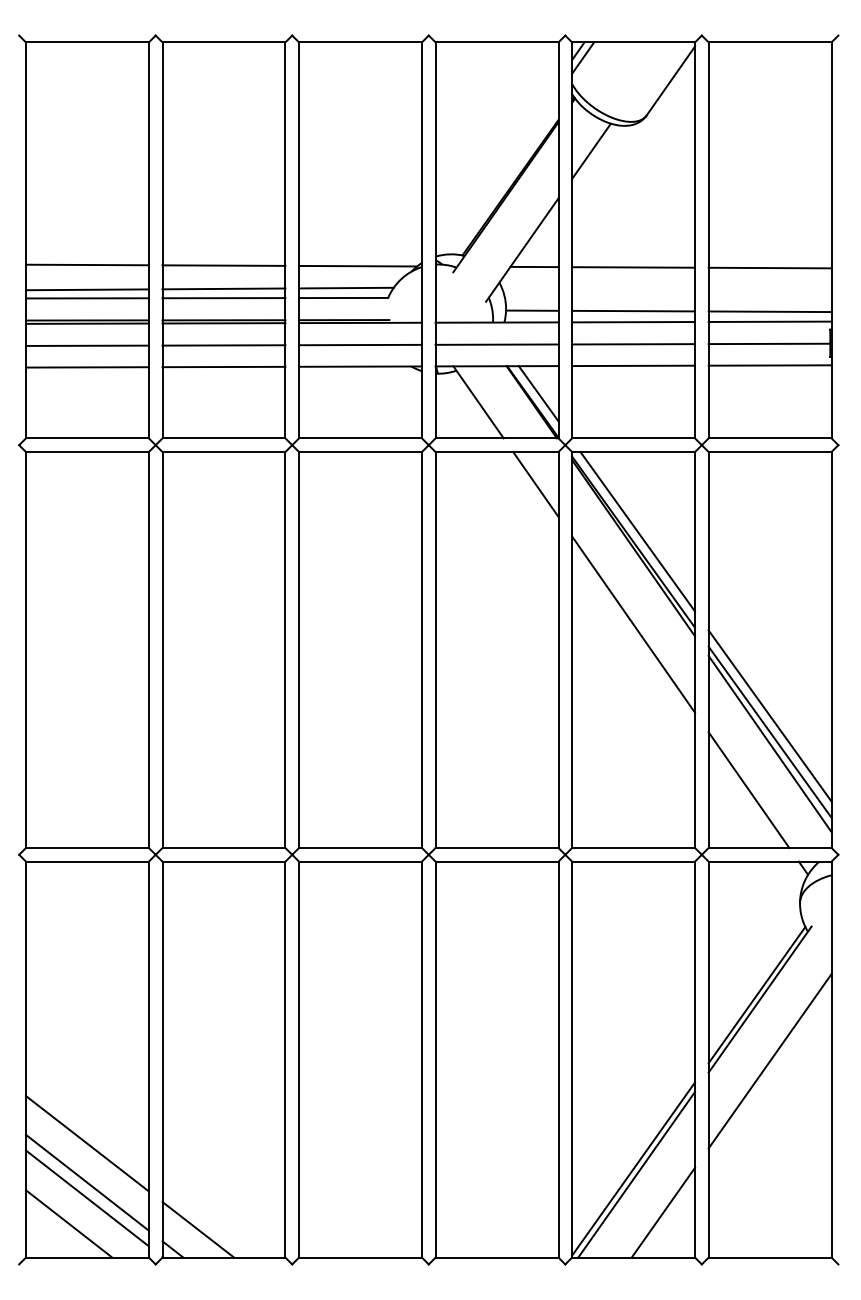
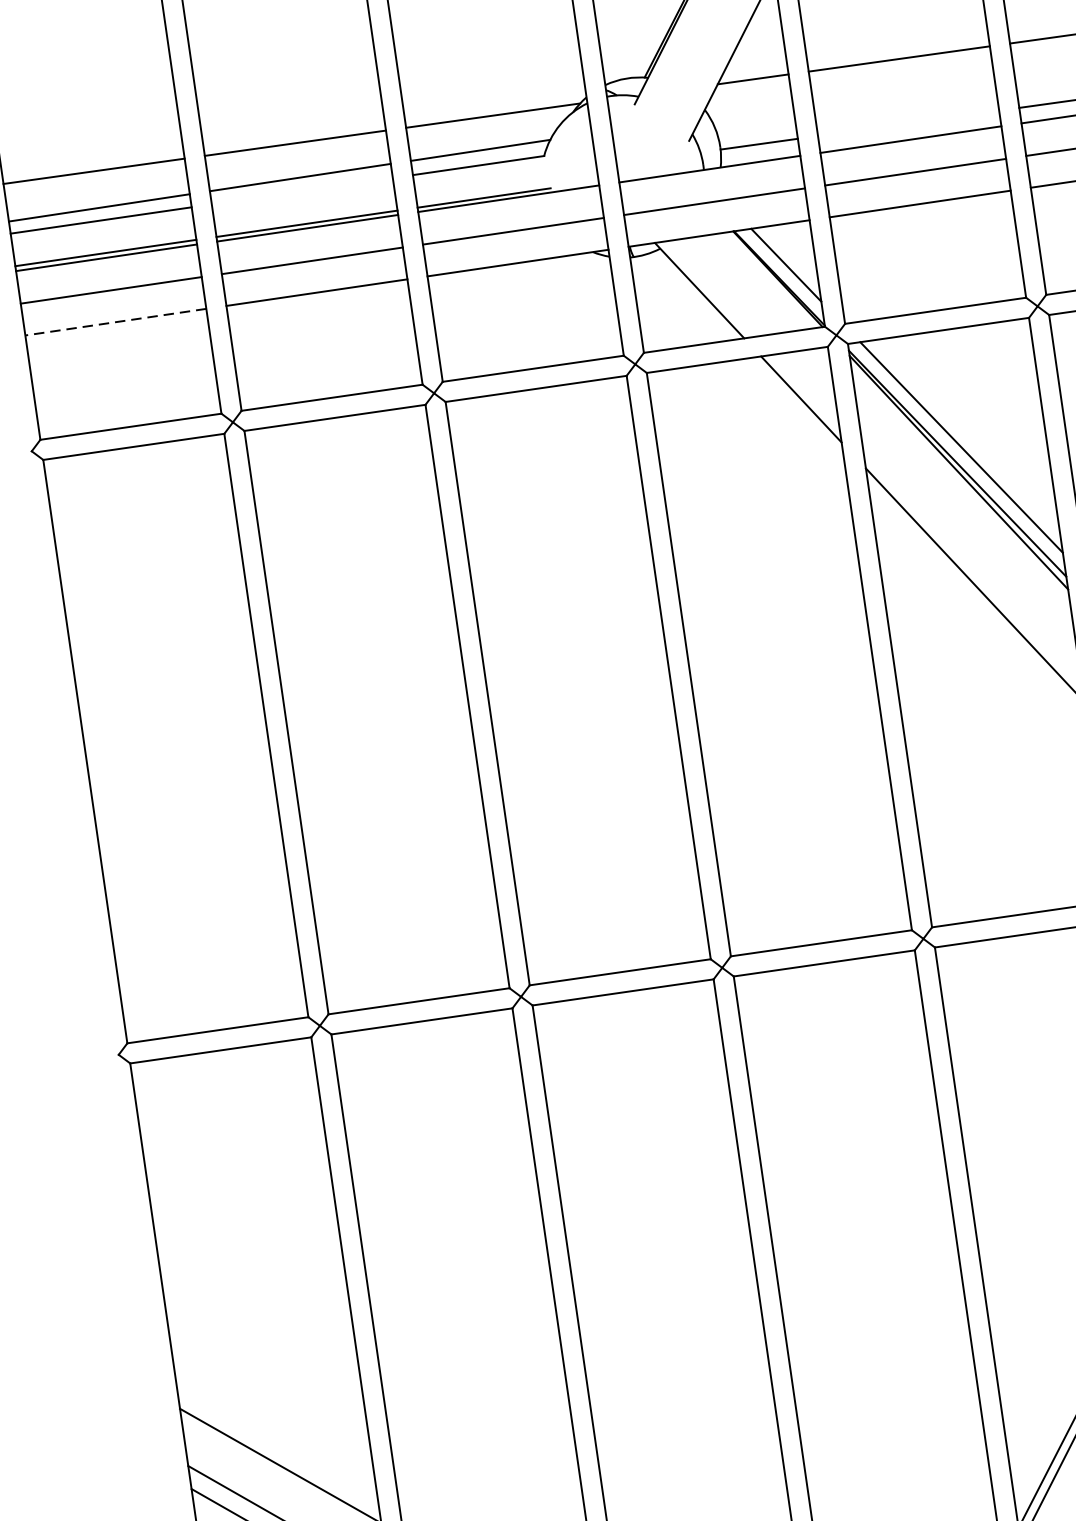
line: (223, 298) -> (301, 191), removed
line: (633, 310) -> (908, 122), removed
line: (86, 367) -> (114, 322), solid -> dashed

